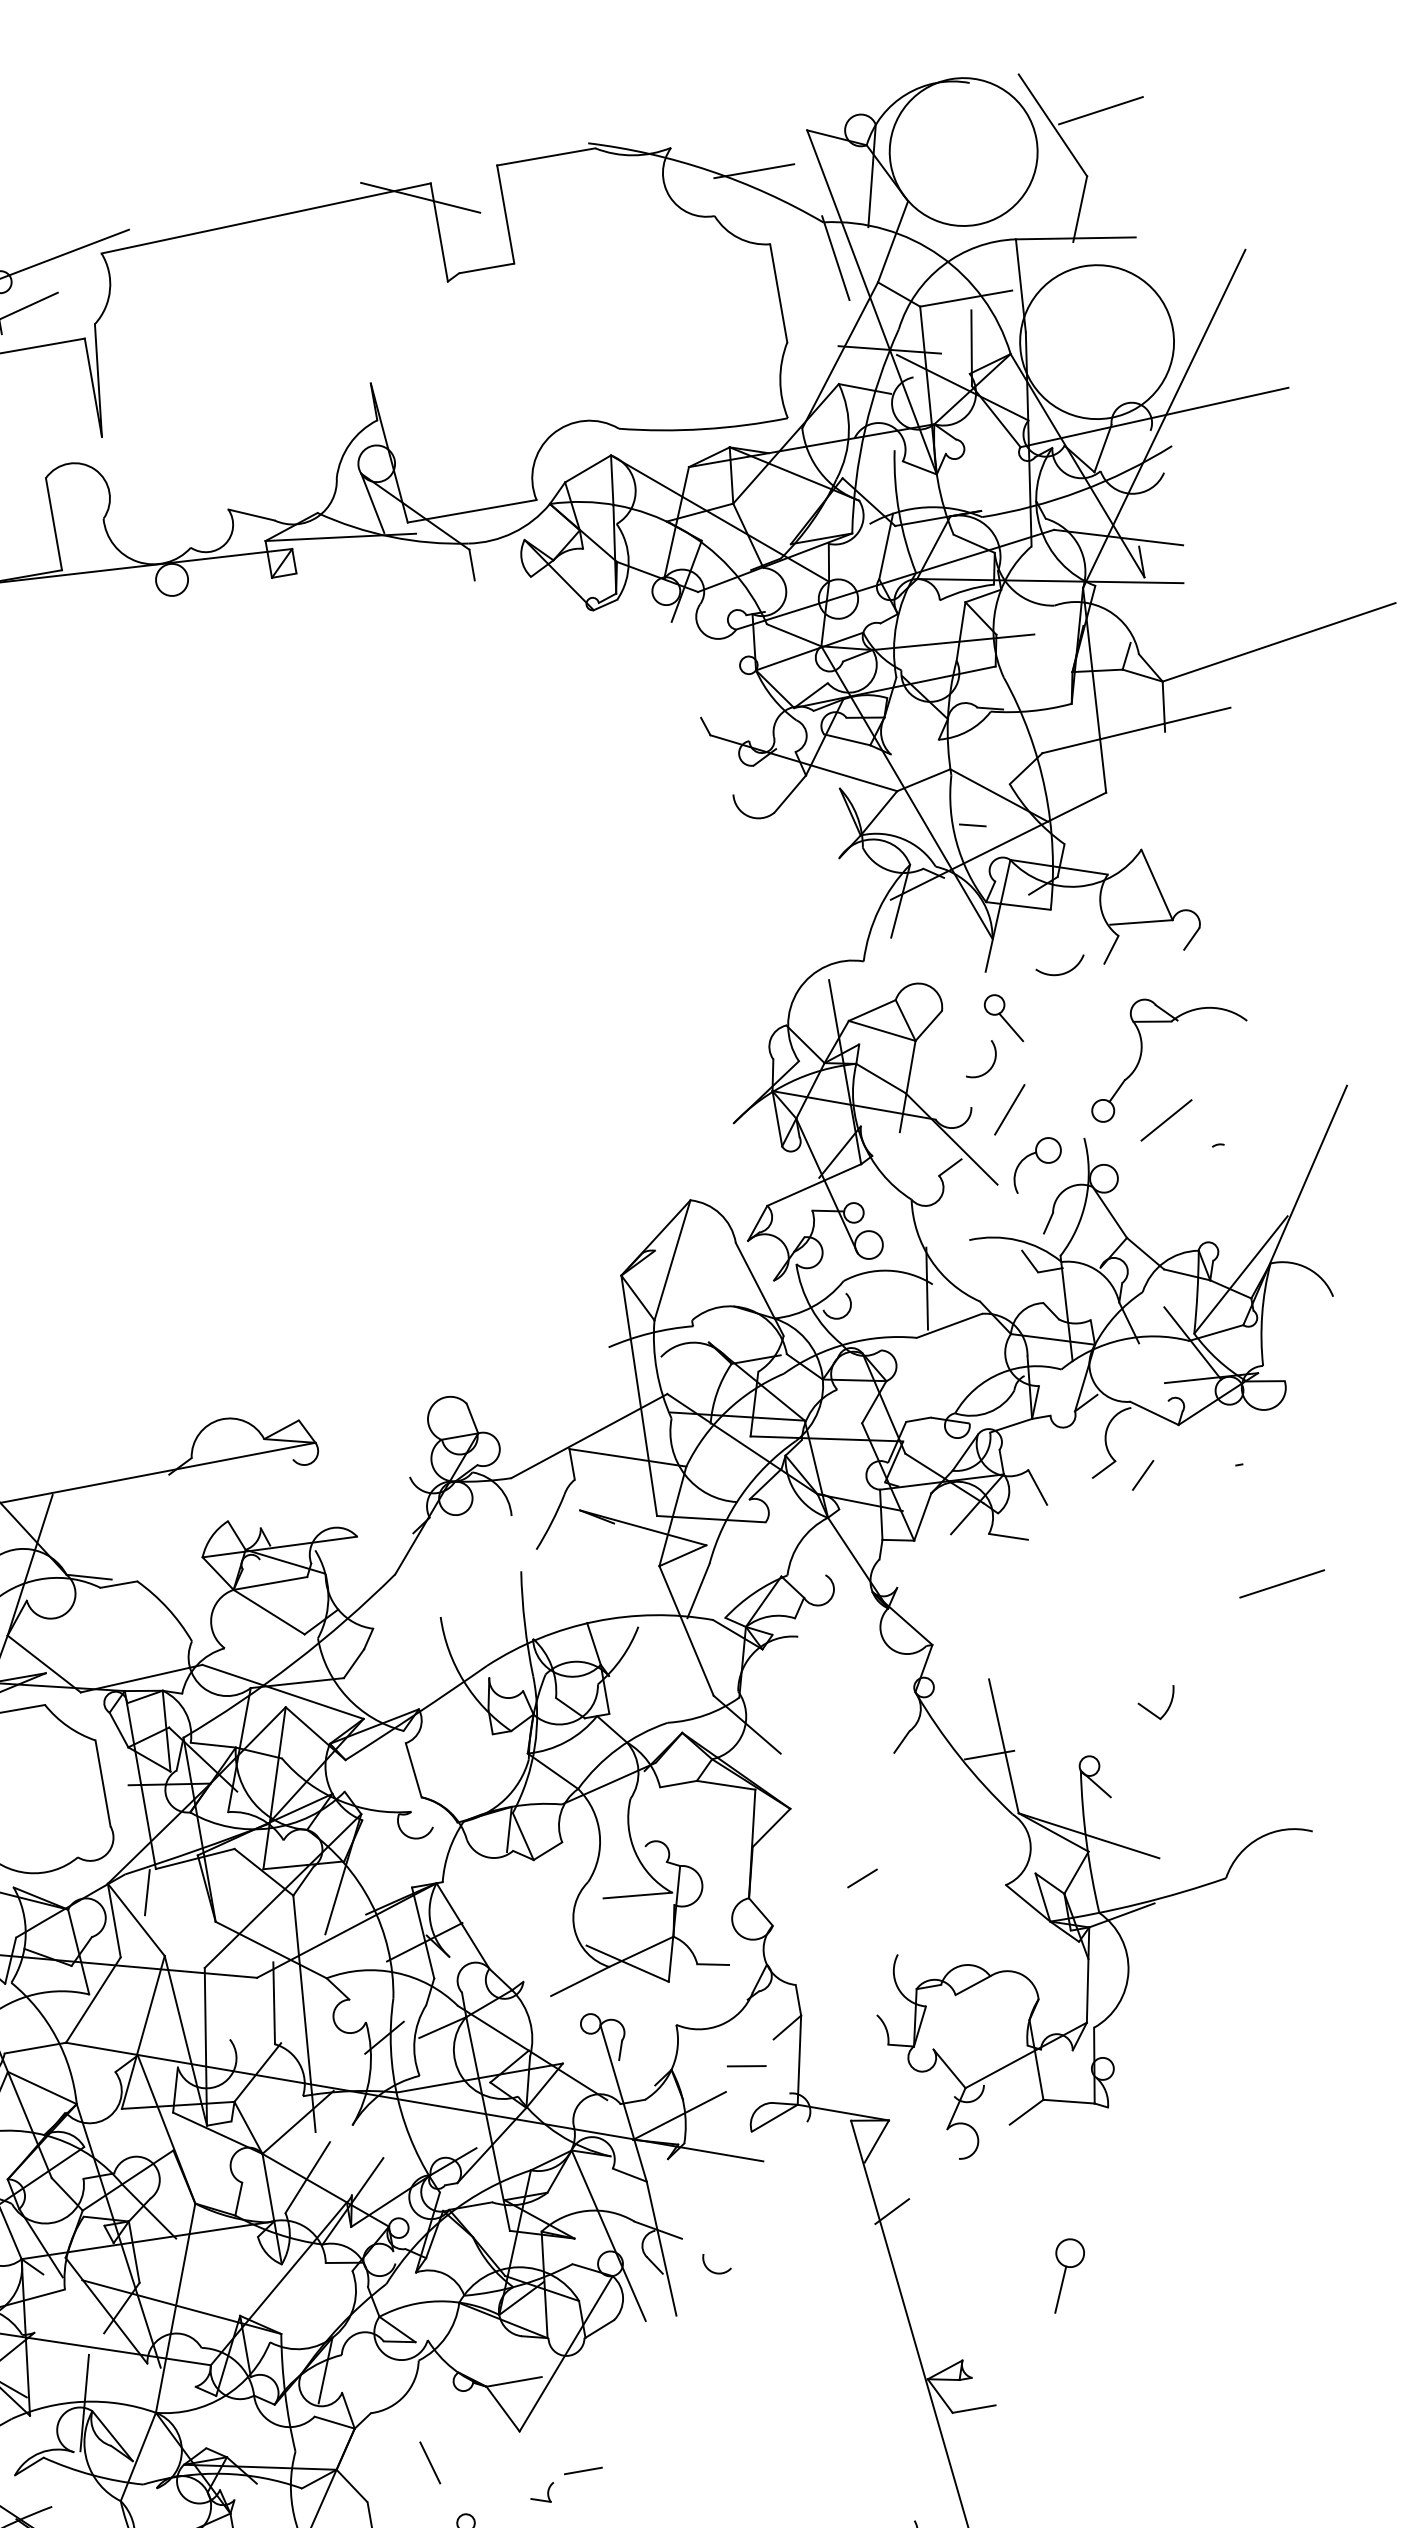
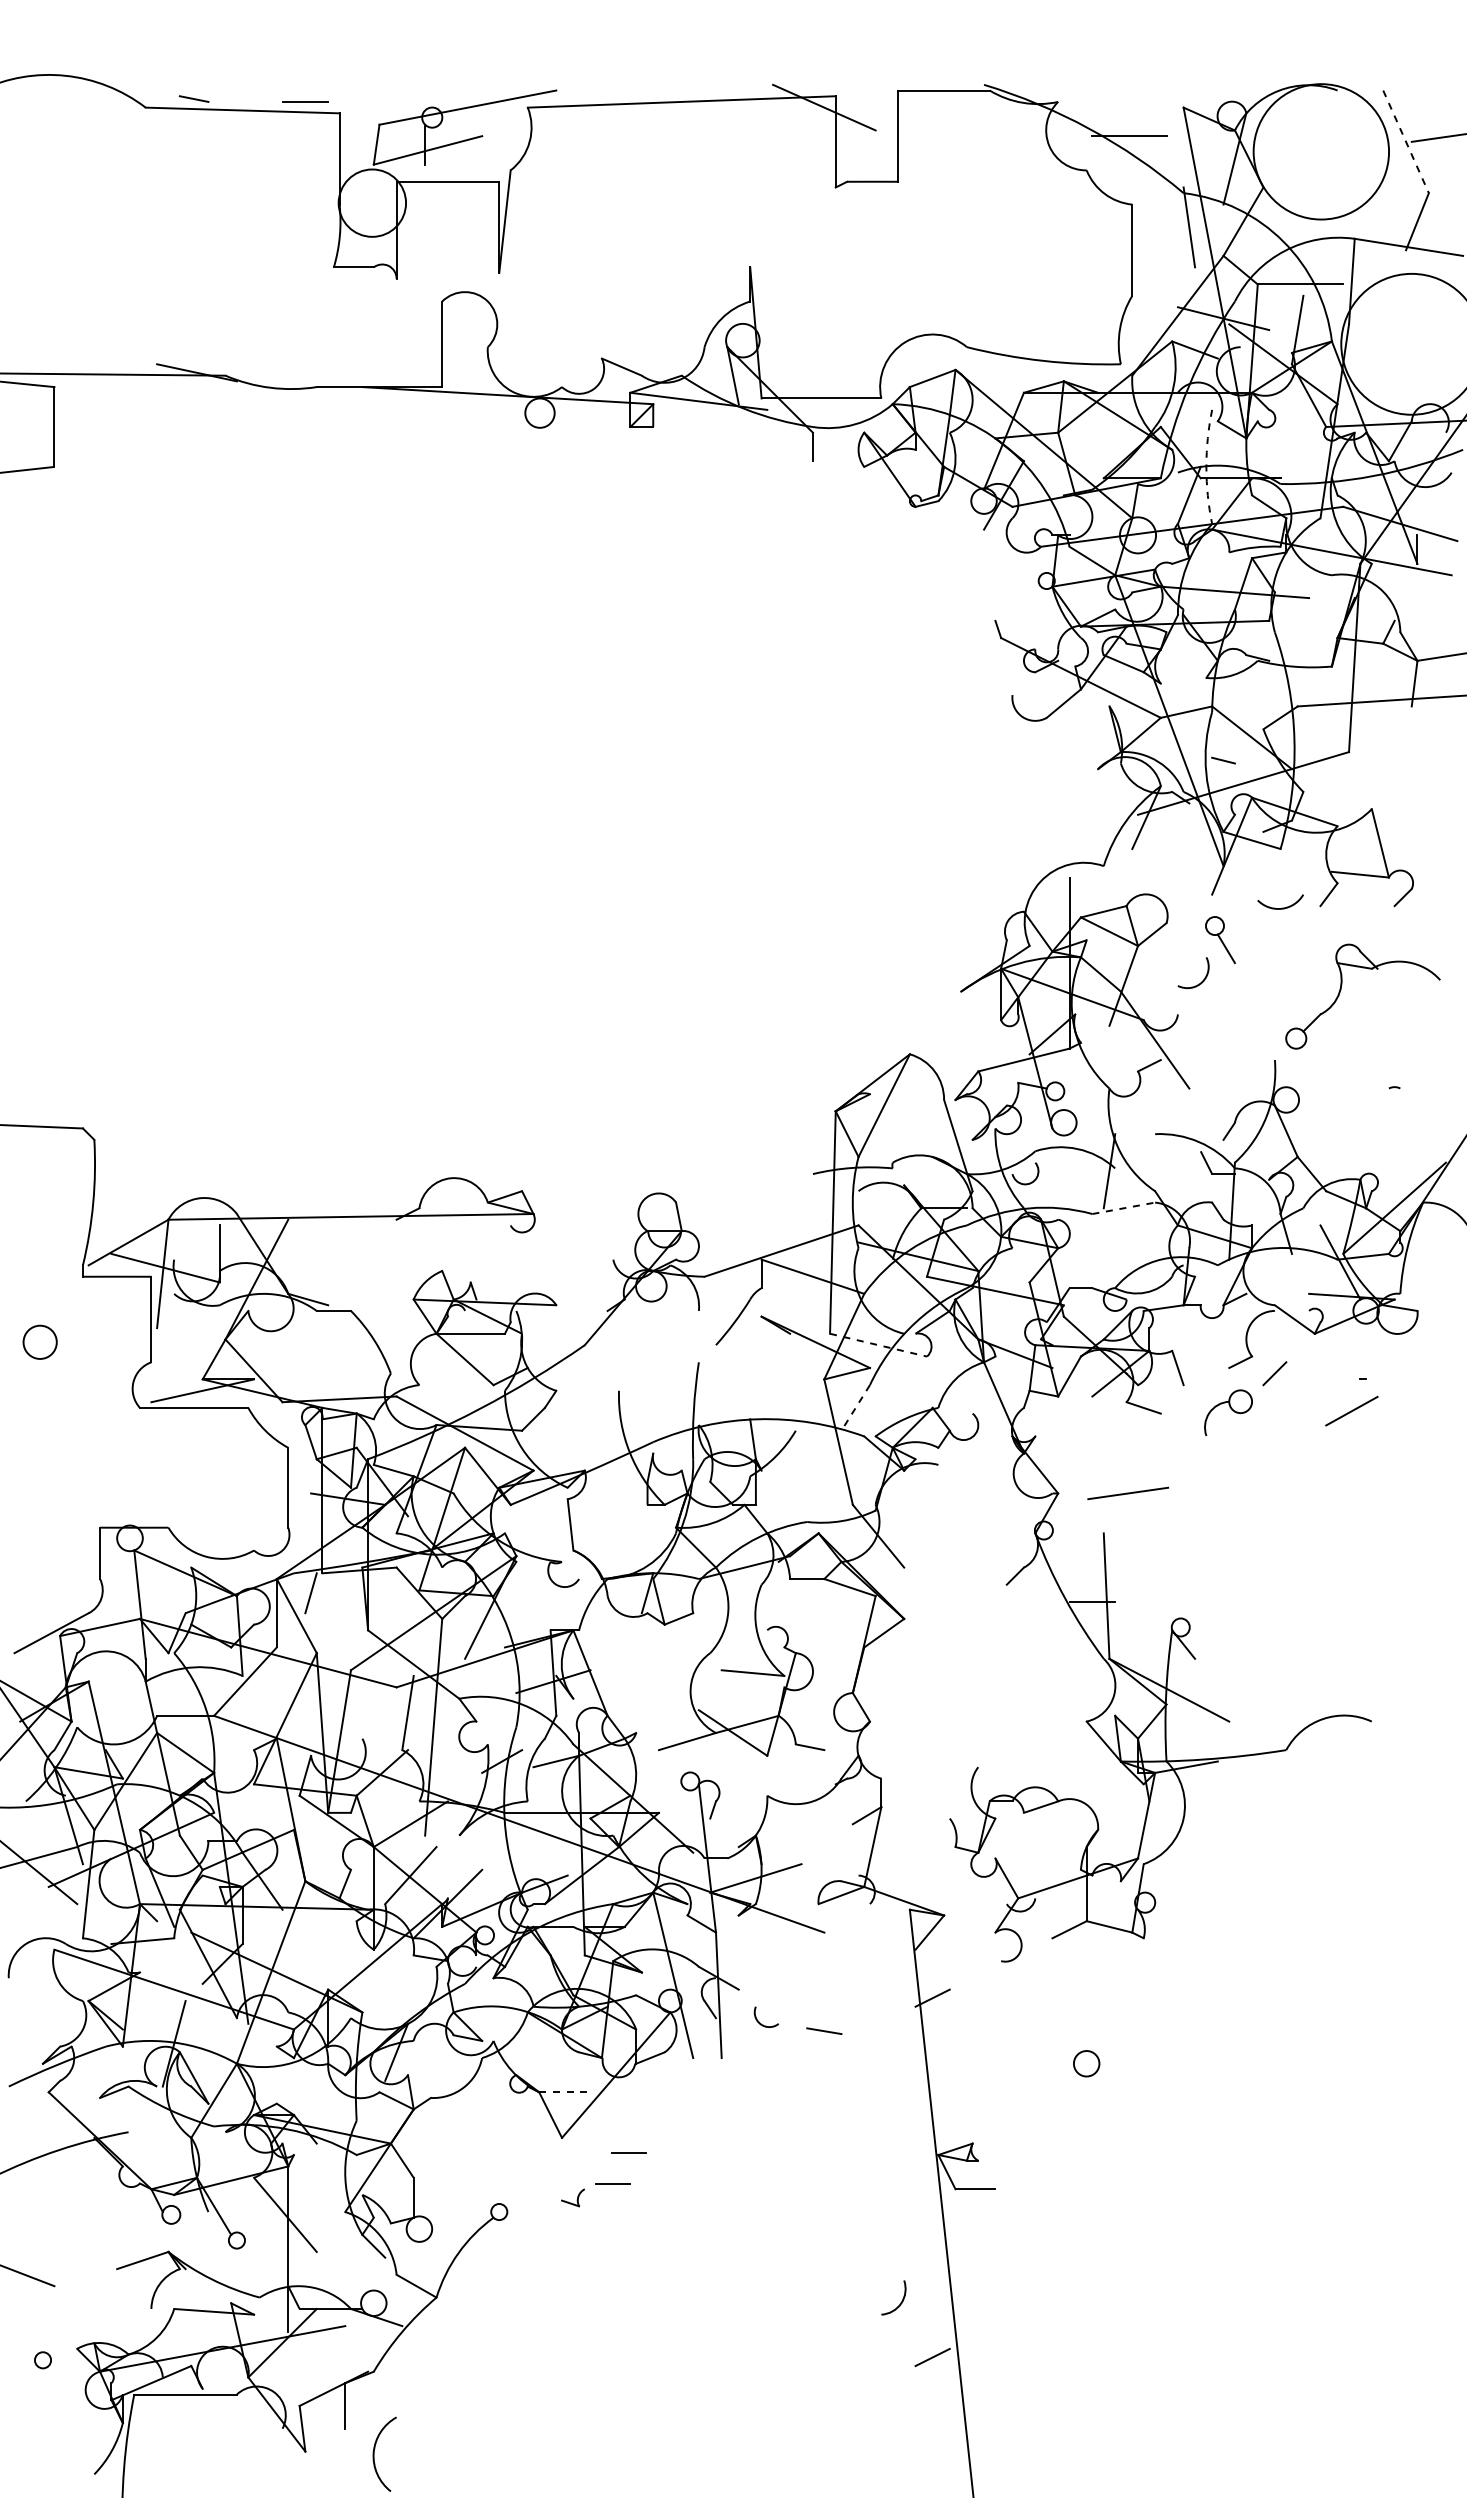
line: (1053, 126) -> (1406, 142), solid -> dashed
arc: (899, 512) -> (1206, 466), solid -> dashed
line: (1010, 1109) -> (1212, 1022), removed
line: (1166, 1119) -> (1351, 1410), moved
part: (1037, 1164) -> (1228, 1412), moved
line: (949, 1326) -> (1123, 1208), solid -> dashed
line: (711, 1519) -> (878, 1345), solid -> dashed
line: (1282, 1582) -> (1128, 1492), moved
line: (698, 1590) -> (855, 1407), solid -> dashed
part: (1151, 1712) -> (1245, 1588), removed
line: (862, 1877) -> (958, 1692), removed
line: (746, 2065) -> (824, 2030), moved
line: (1059, 2290) -> (1071, 2095), removed
line: (513, 2382) -> (564, 2092), solid -> dashed
line: (593, 2434) -> (628, 2152), added
line: (430, 2463) -> (476, 2152), removed

